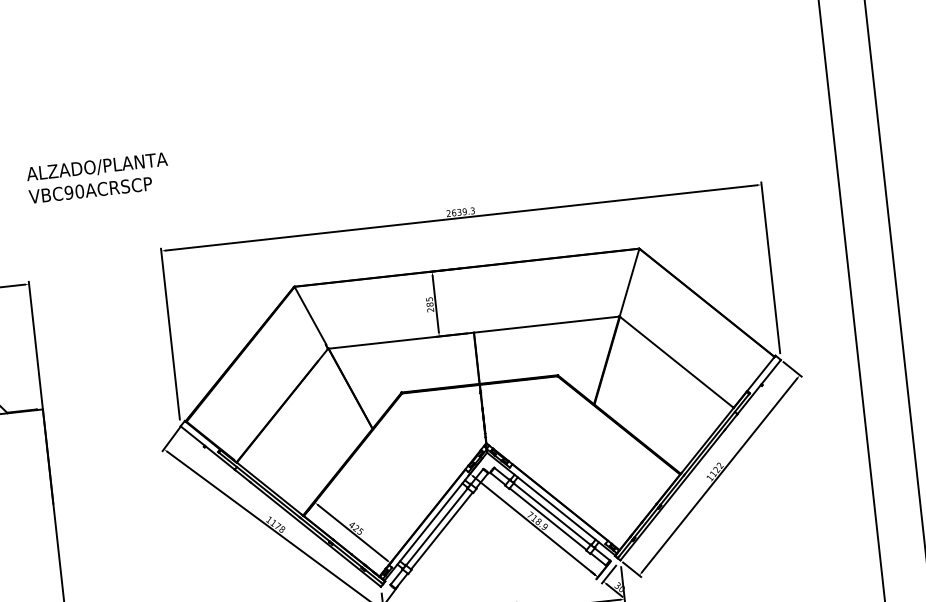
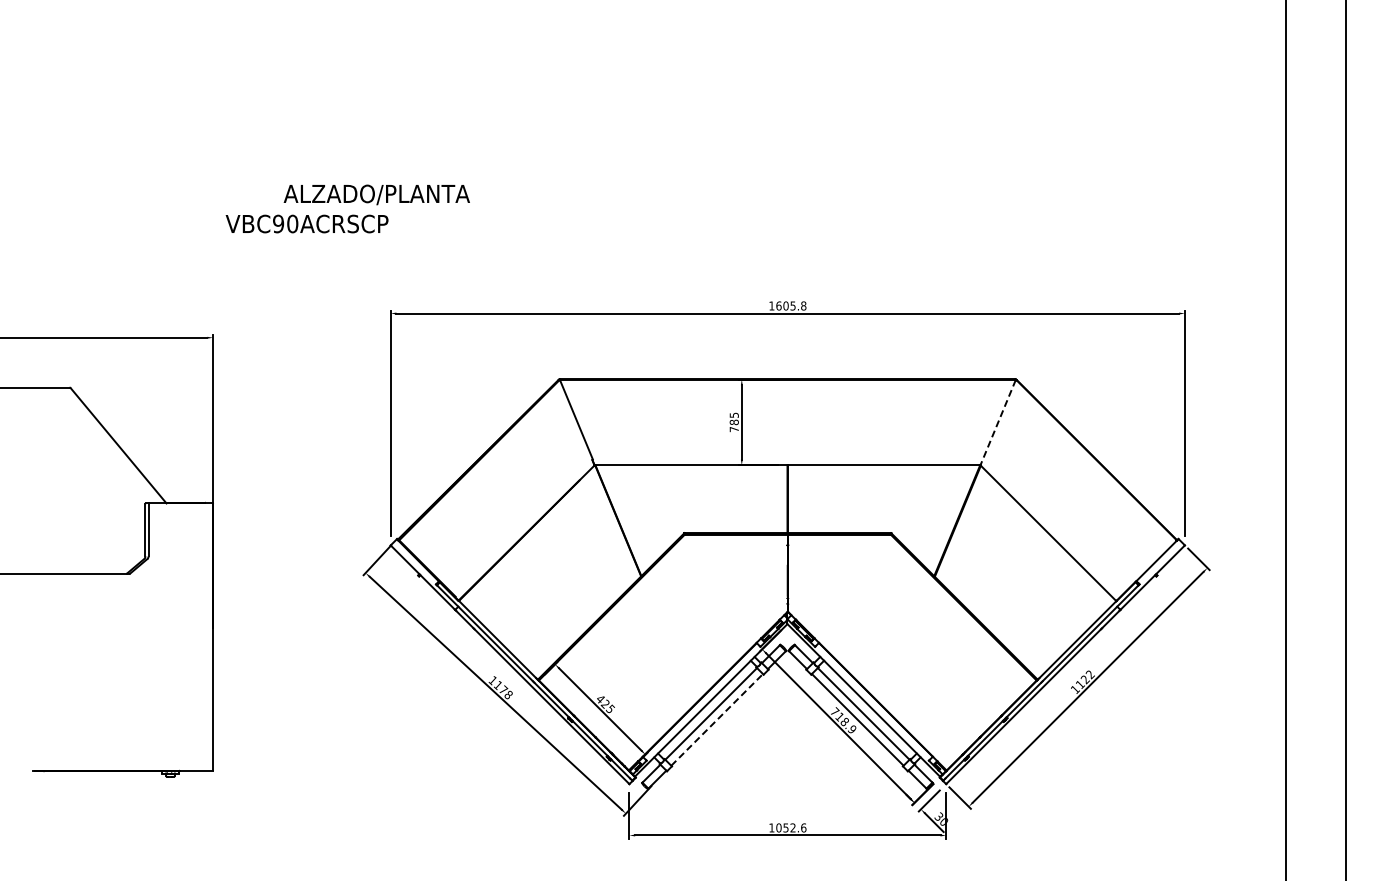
text: (96, 167) -> (376, 194), moved
text: (460, 211) -> (787, 305), 2639.3 -> 1605.8
line: (629, 283) -> (997, 423), solid -> dashed
text: (430, 310) -> (733, 429), 285 -> 785
line: (442, 530) -> (717, 719), solid -> dashed

